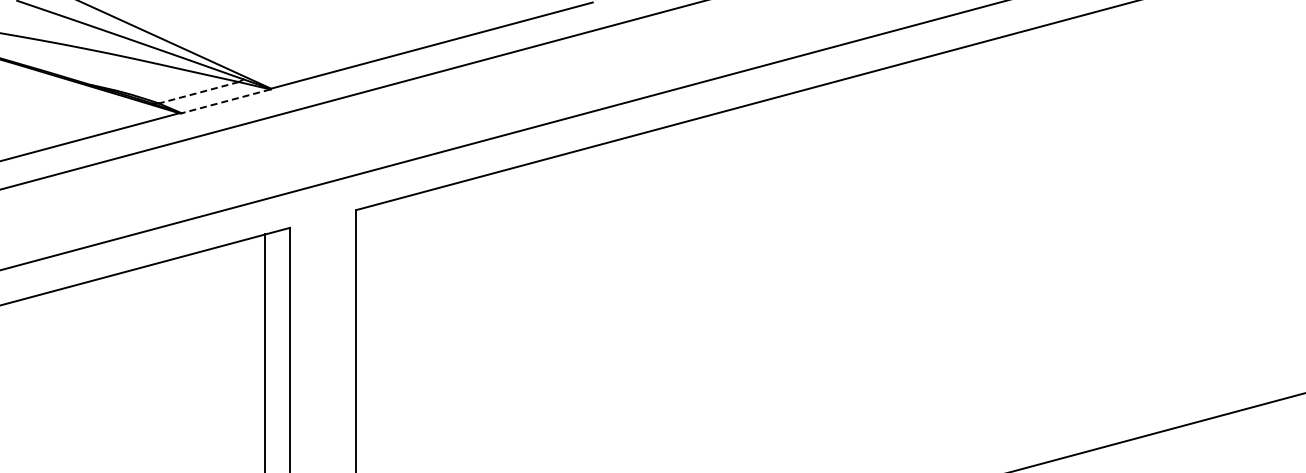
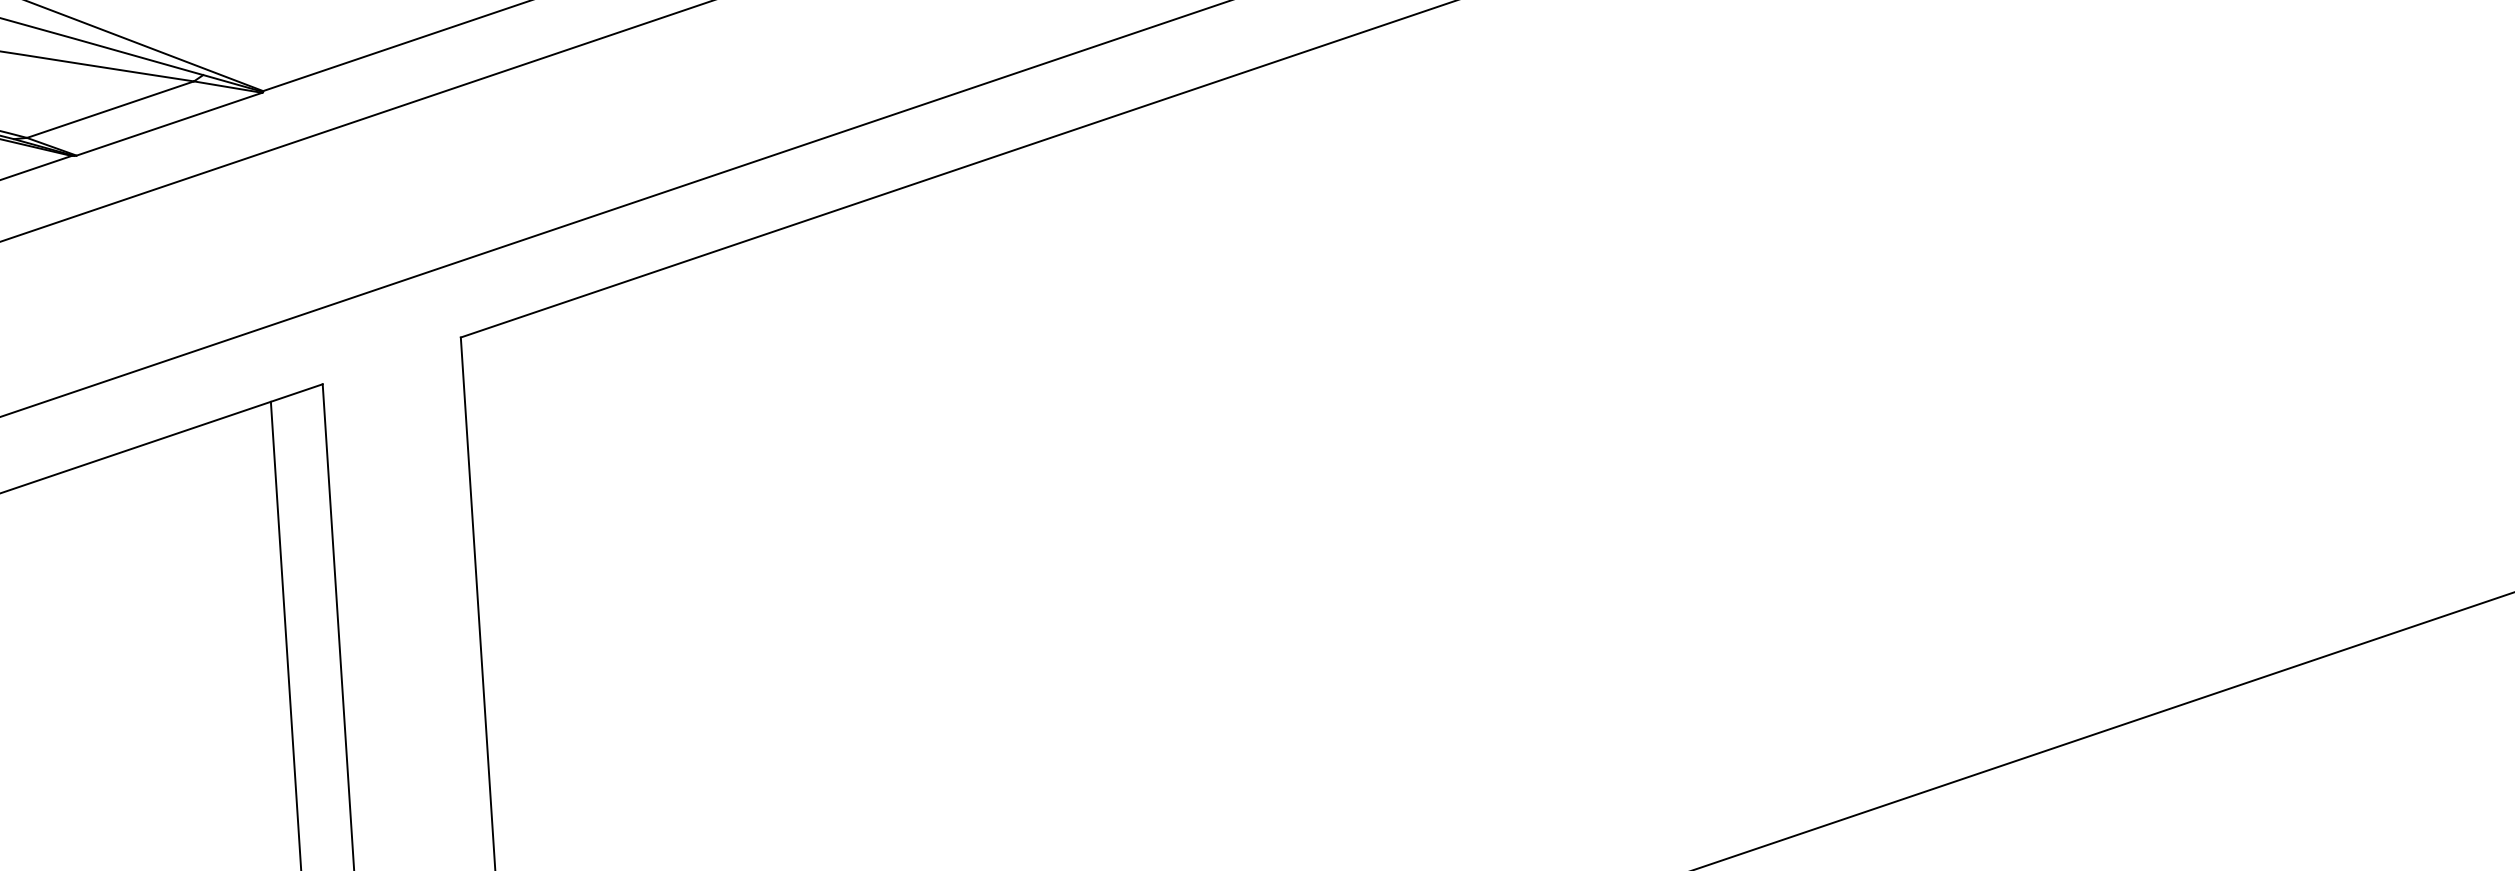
line: (198, 92) -> (109, 109), dashed -> solid
line: (226, 101) -> (170, 124), dashed -> solid

